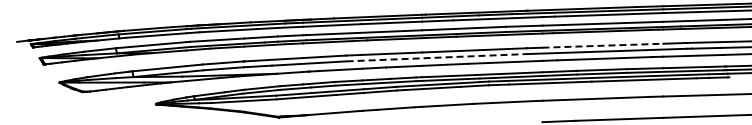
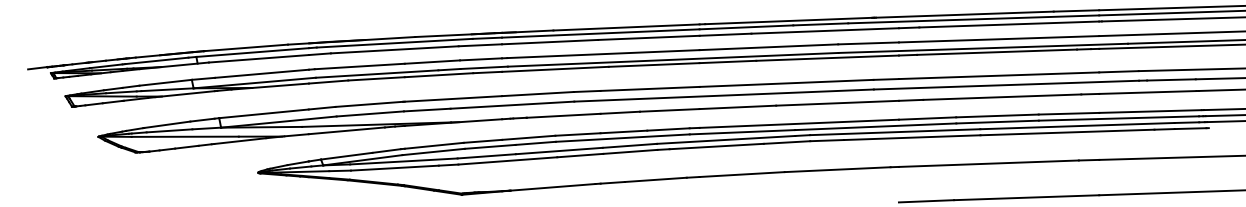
line: (603, 45) -> (1000, 75), dashed -> solid
line: (437, 57) -> (724, 95), dashed -> solid

